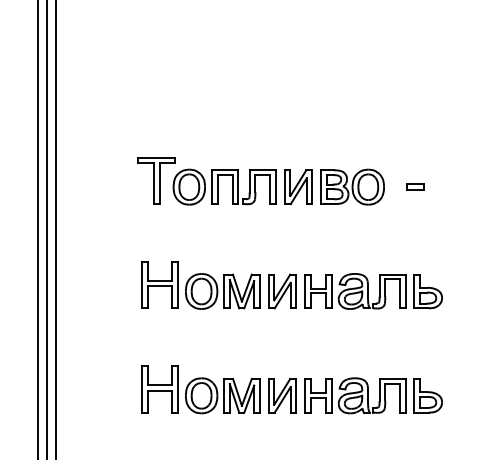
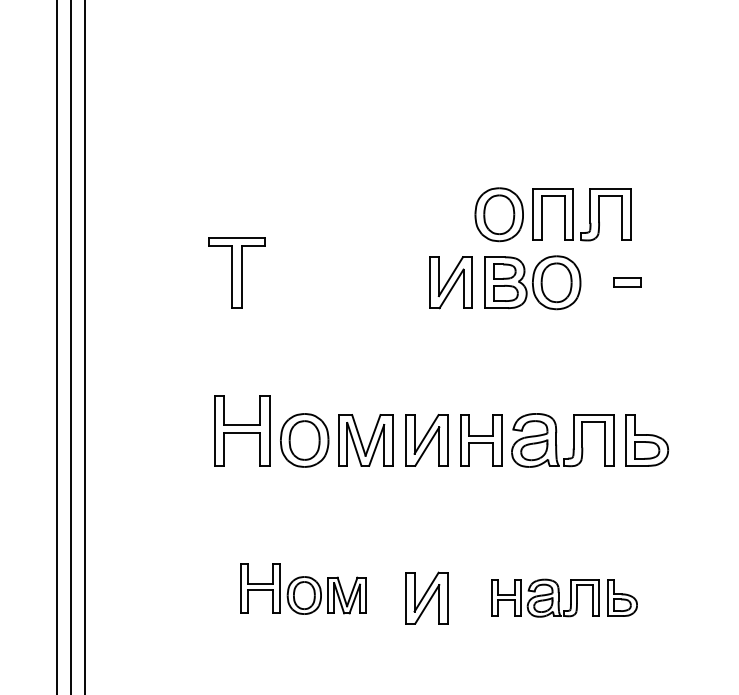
part: (224, 186) -> (552, 213), moved
part: (200, 389) -> (302, 588), size x0.7
part: (373, 395) -> (564, 597), size x0.7

